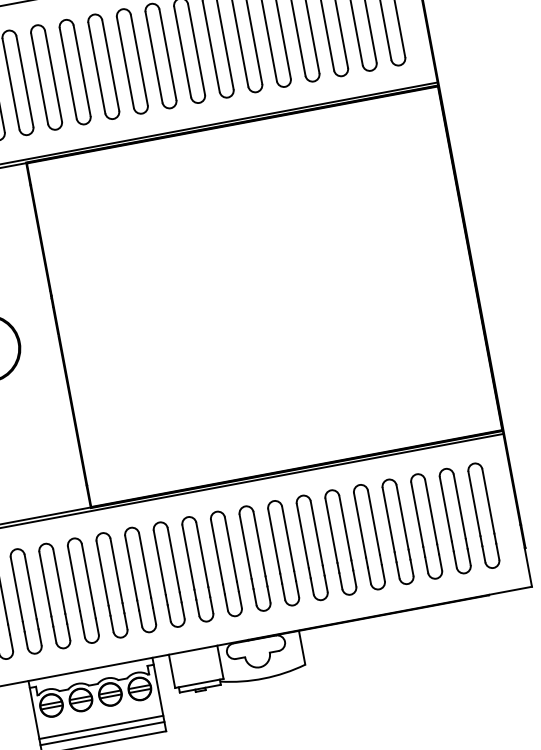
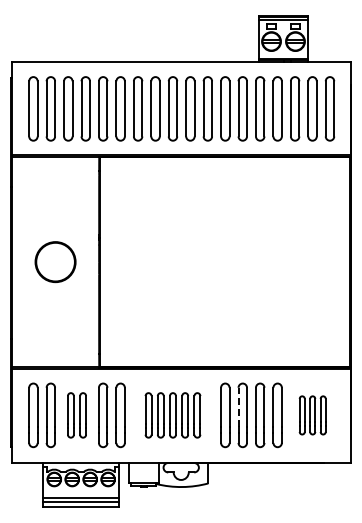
part: (455, 521) -> (312, 415), size x0.6
line: (331, 530) -> (238, 407), solid -> dashed
part: (225, 564) -> (172, 415), size x0.7
part: (68, 593) -> (76, 415), size x0.7

